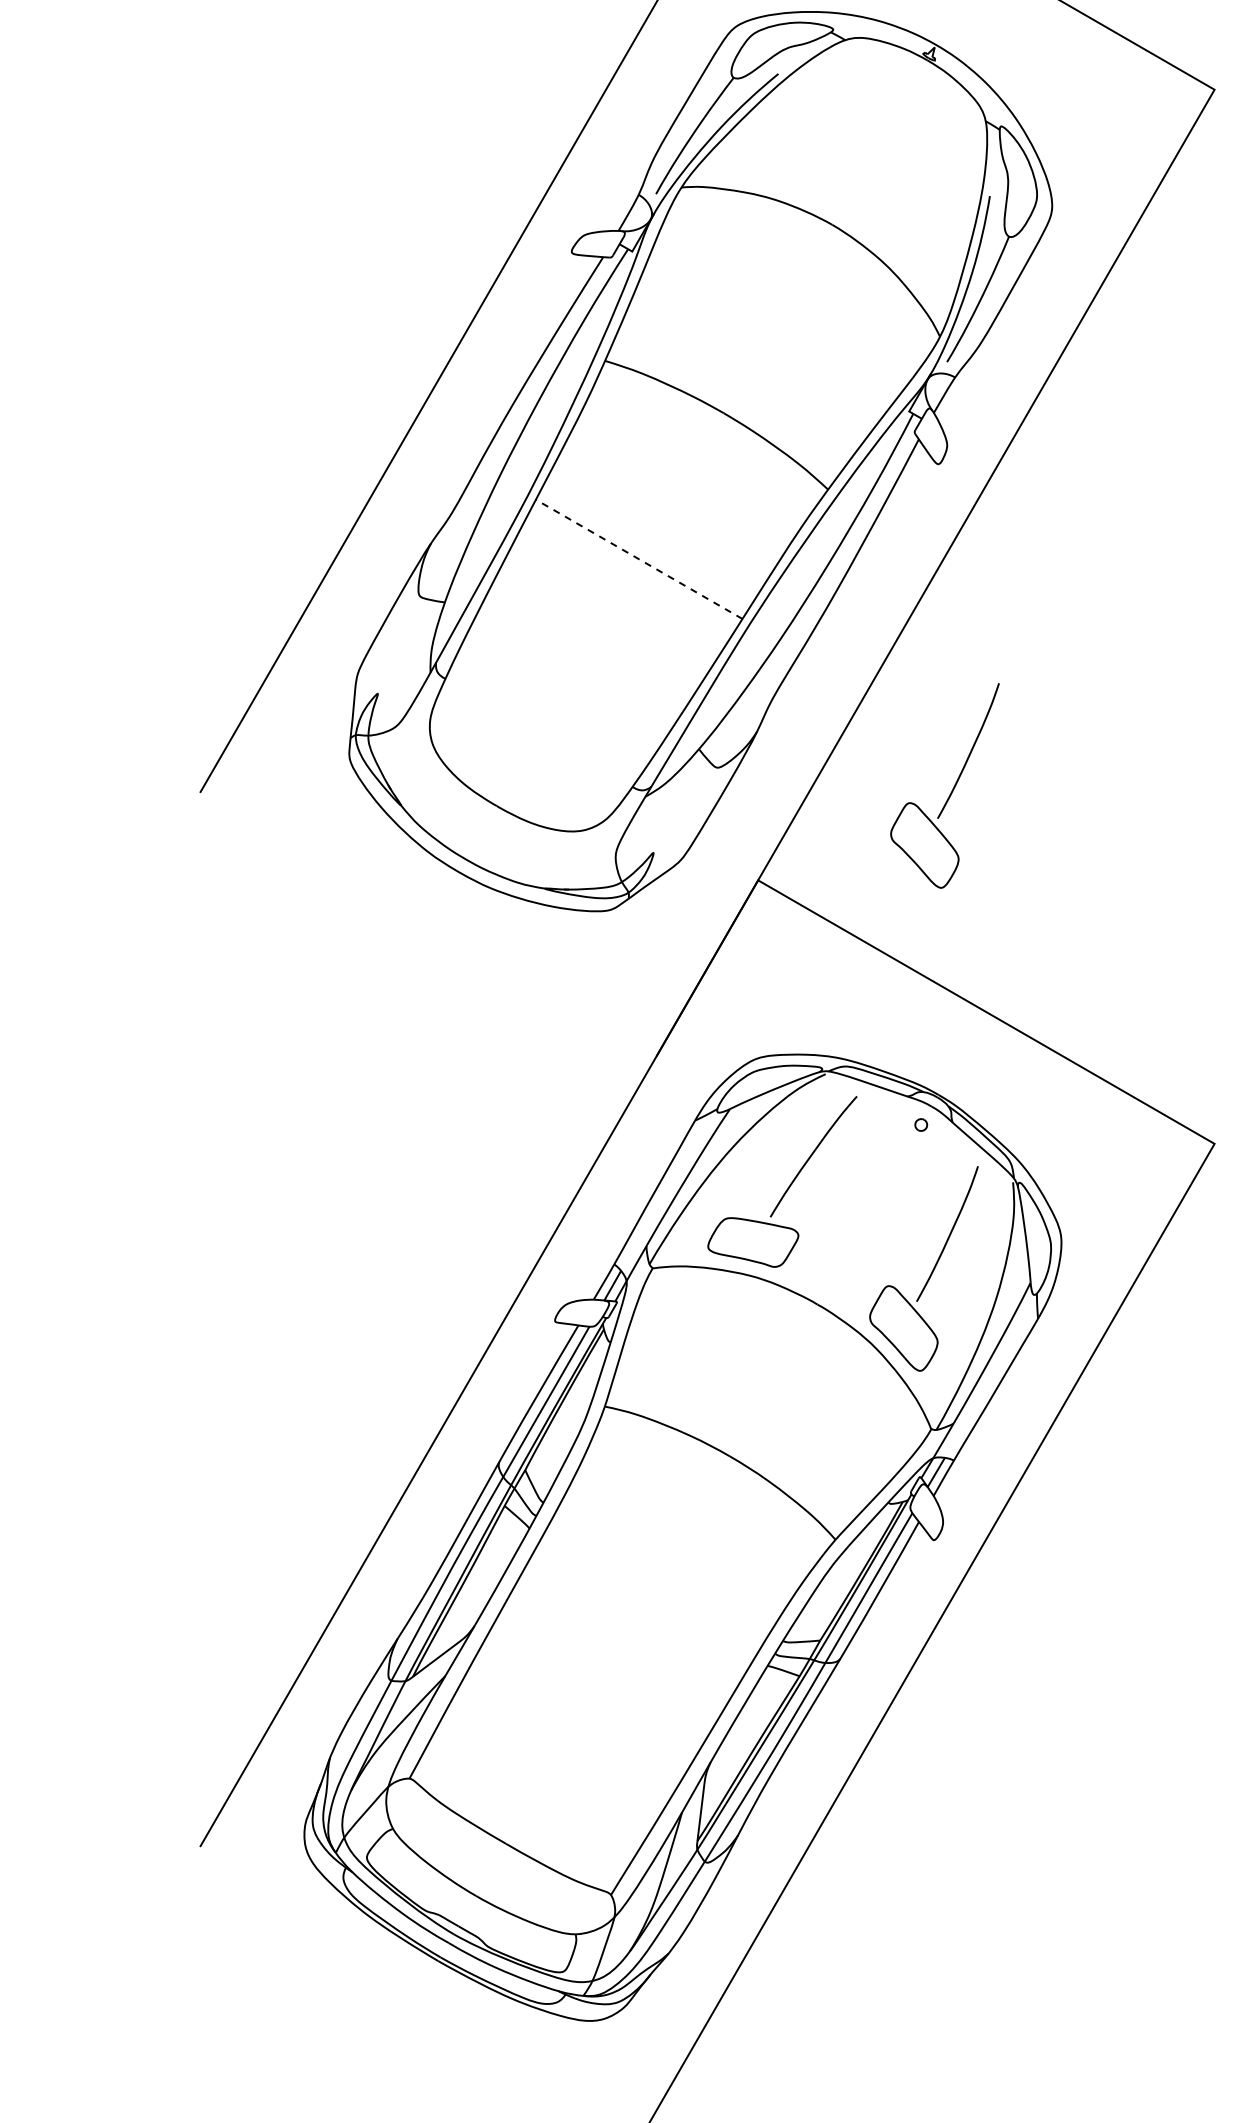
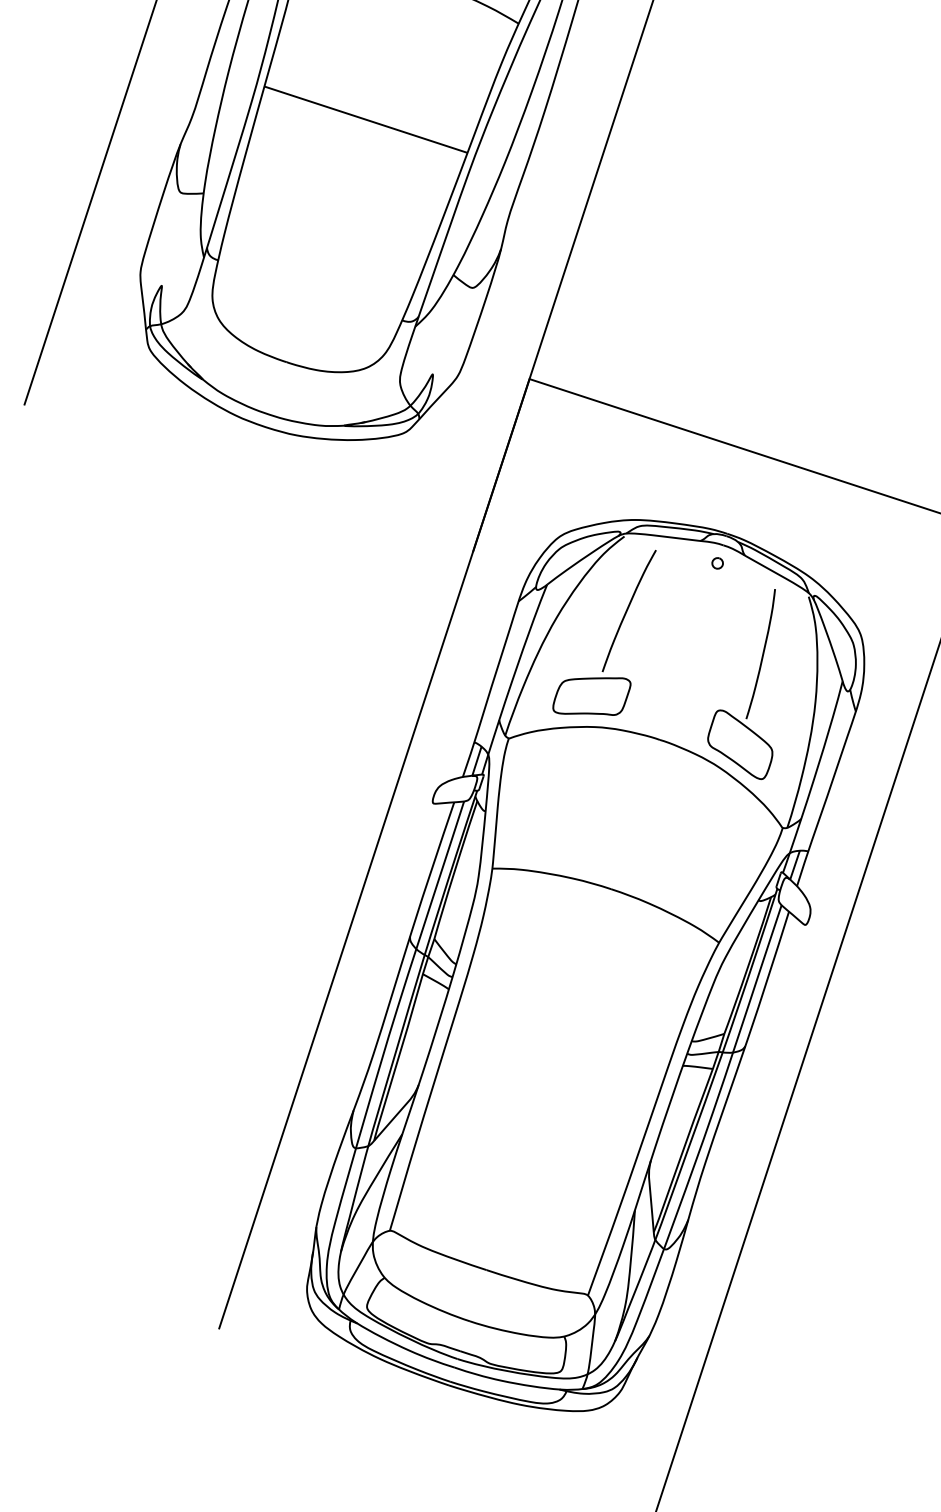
line: (639, 559) -> (366, 119), dashed -> solid
part: (952, 788) -> (682, 262), removed

